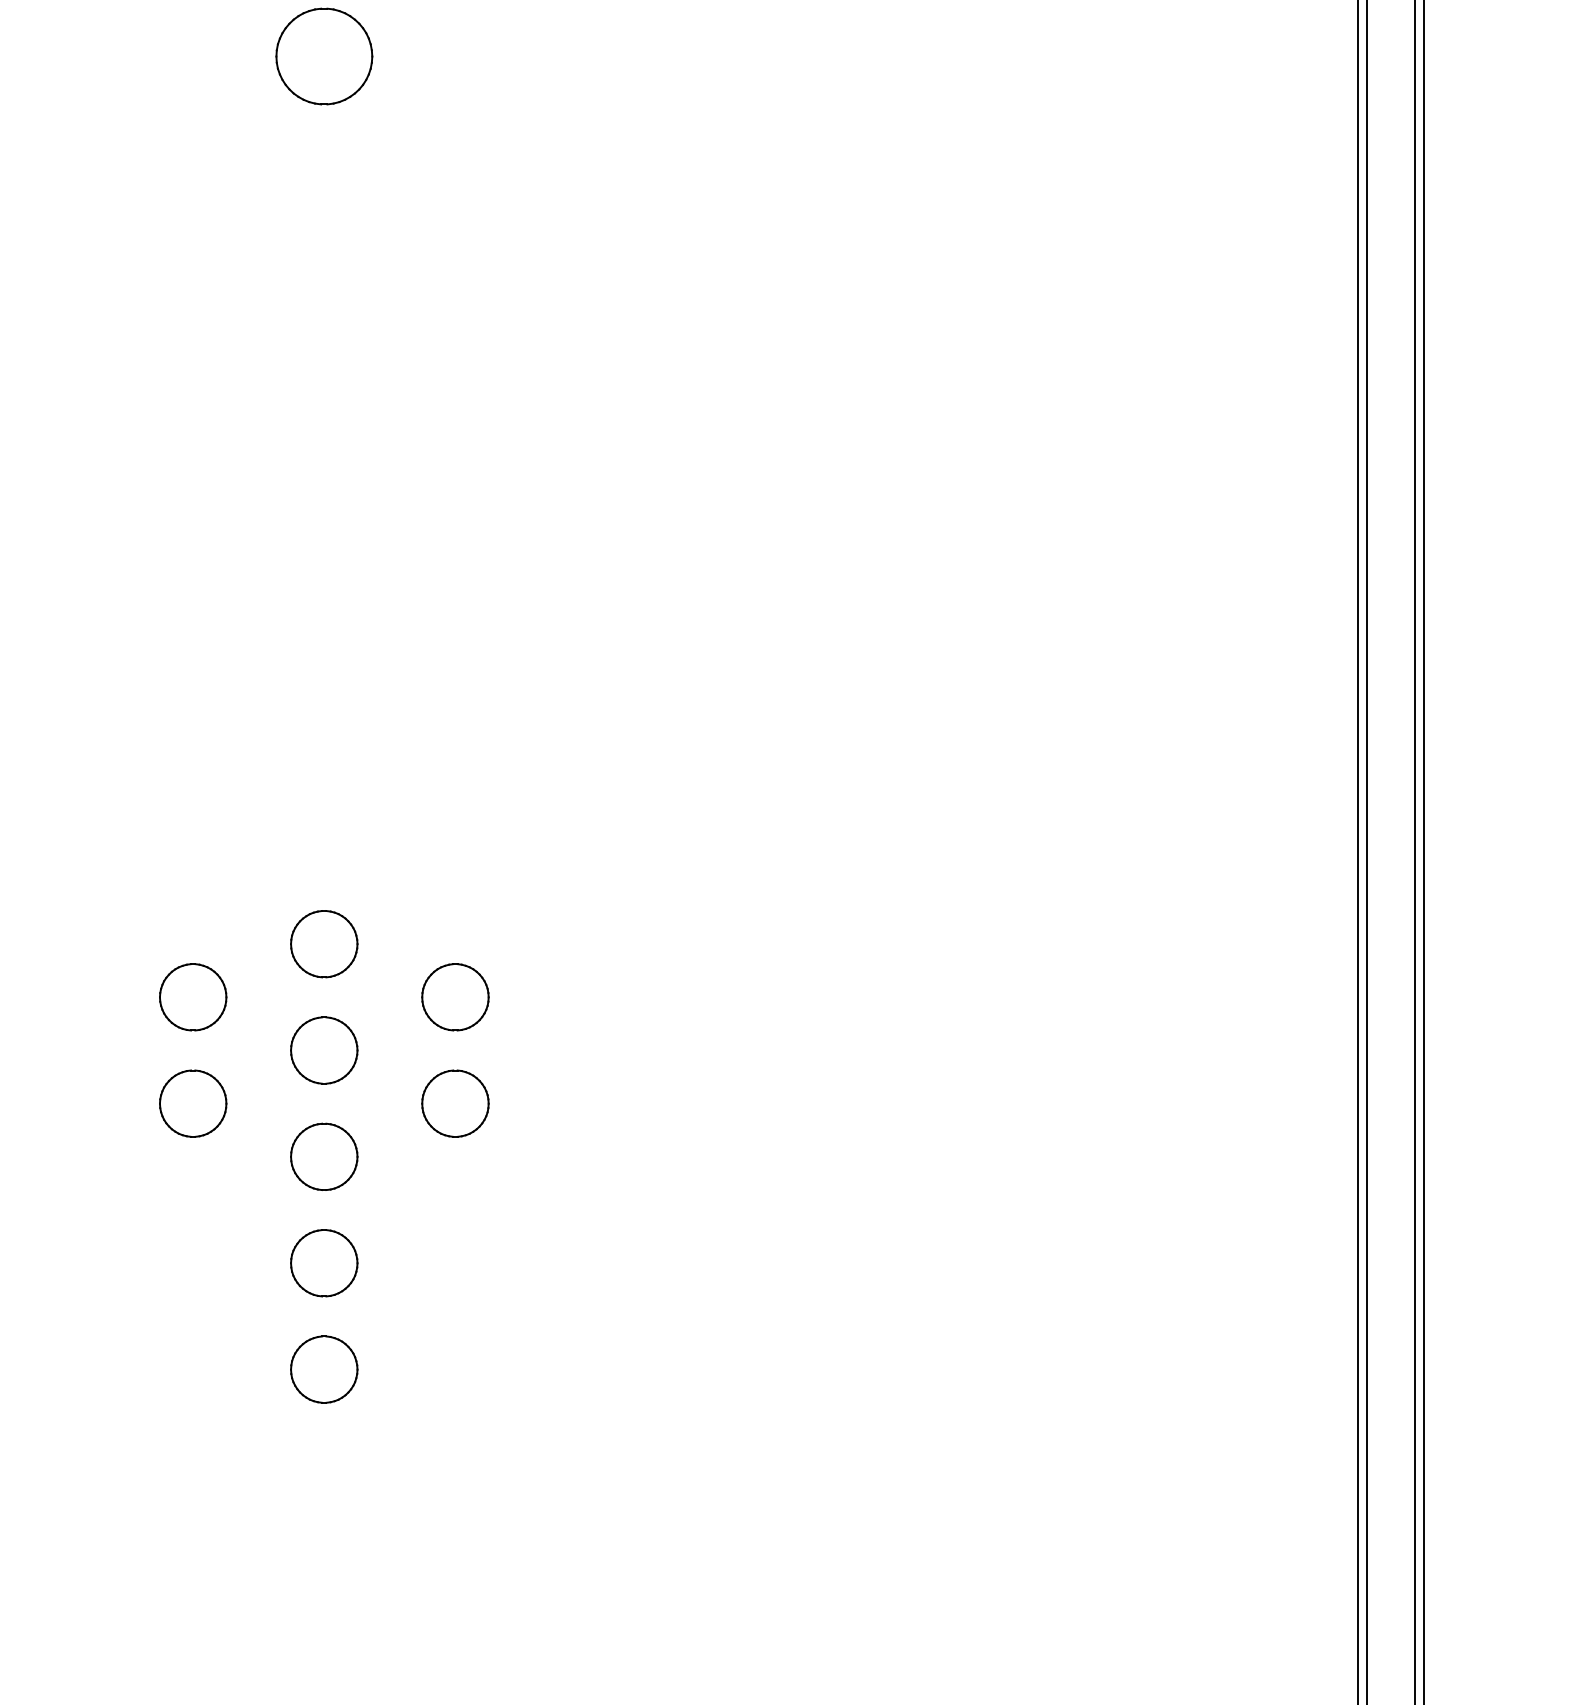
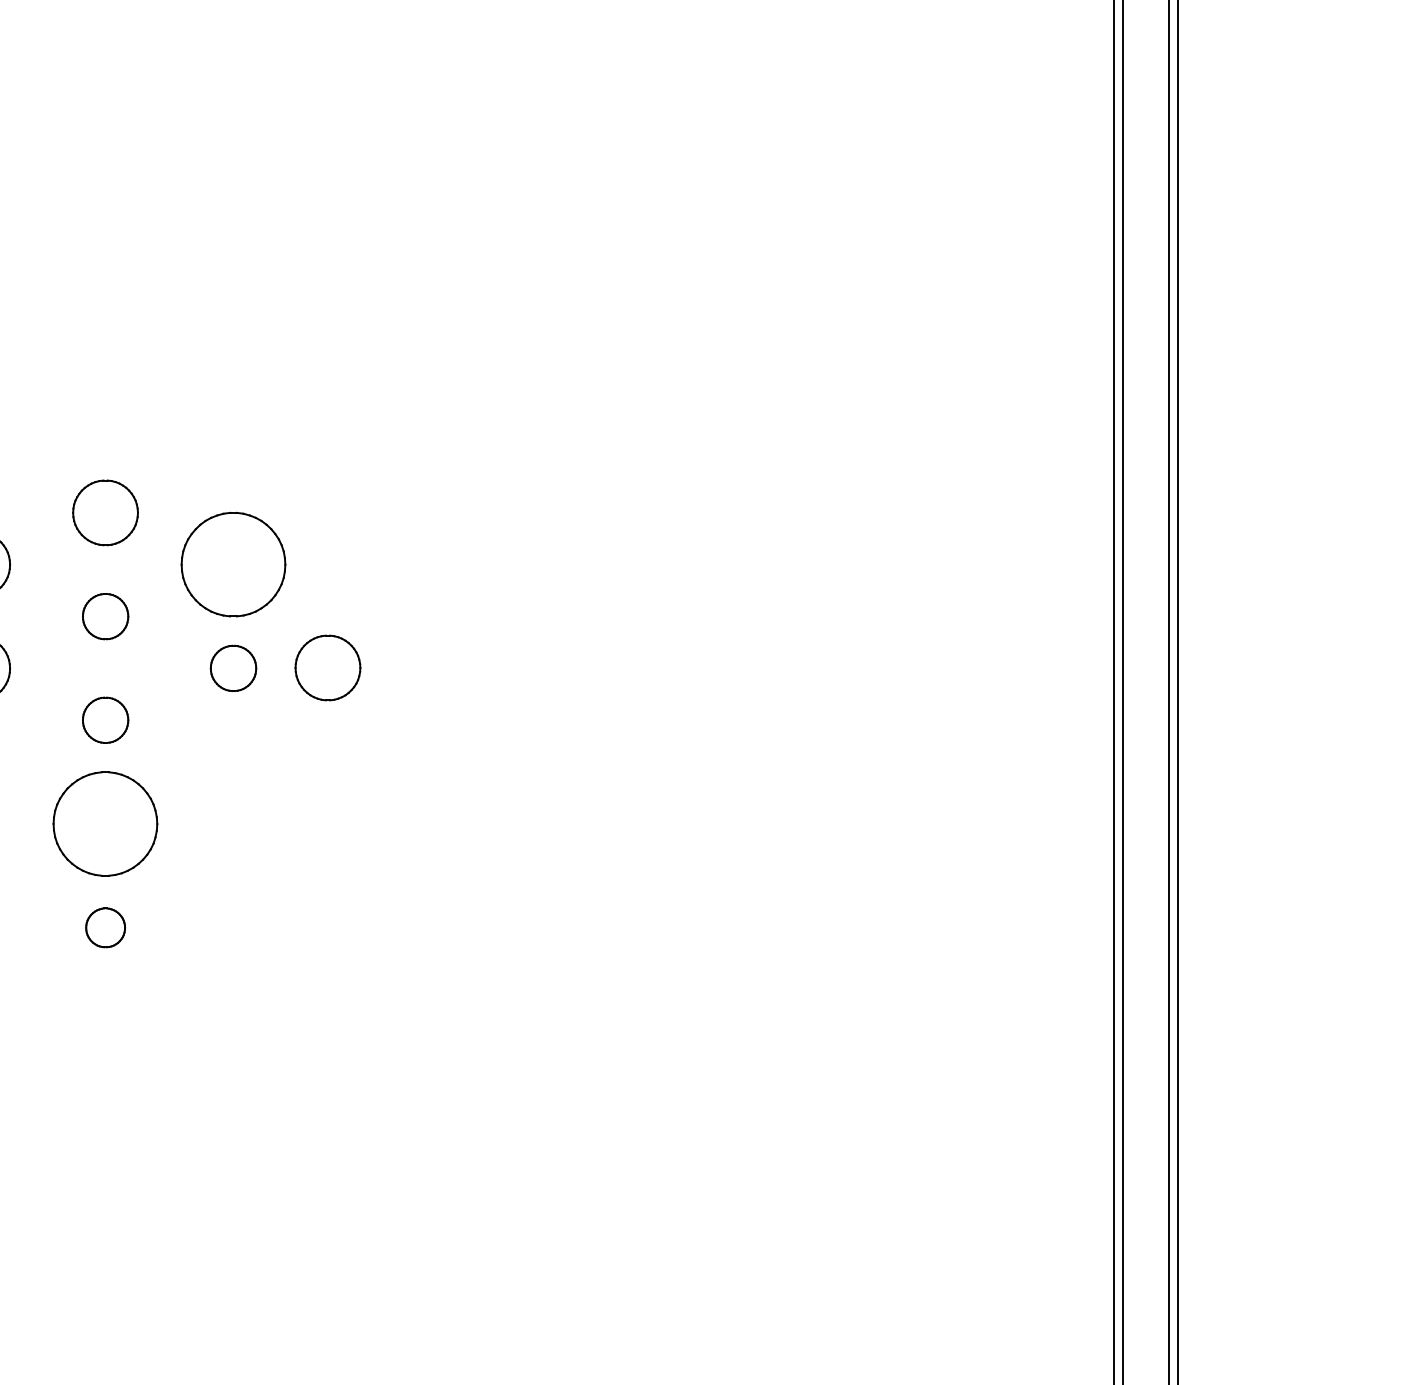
part: (455, 997) -> (233, 564), size x1.6
part: (324, 1050) -> (105, 616), size x0.7
part: (455, 1103) -> (233, 668), size x0.7
part: (552, 1103) -> (328, 668), added
part: (324, 1156) -> (105, 720), size x0.7
part: (324, 1263) -> (105, 824), size x1.6
part: (324, 1369) -> (105, 927), size x0.6

